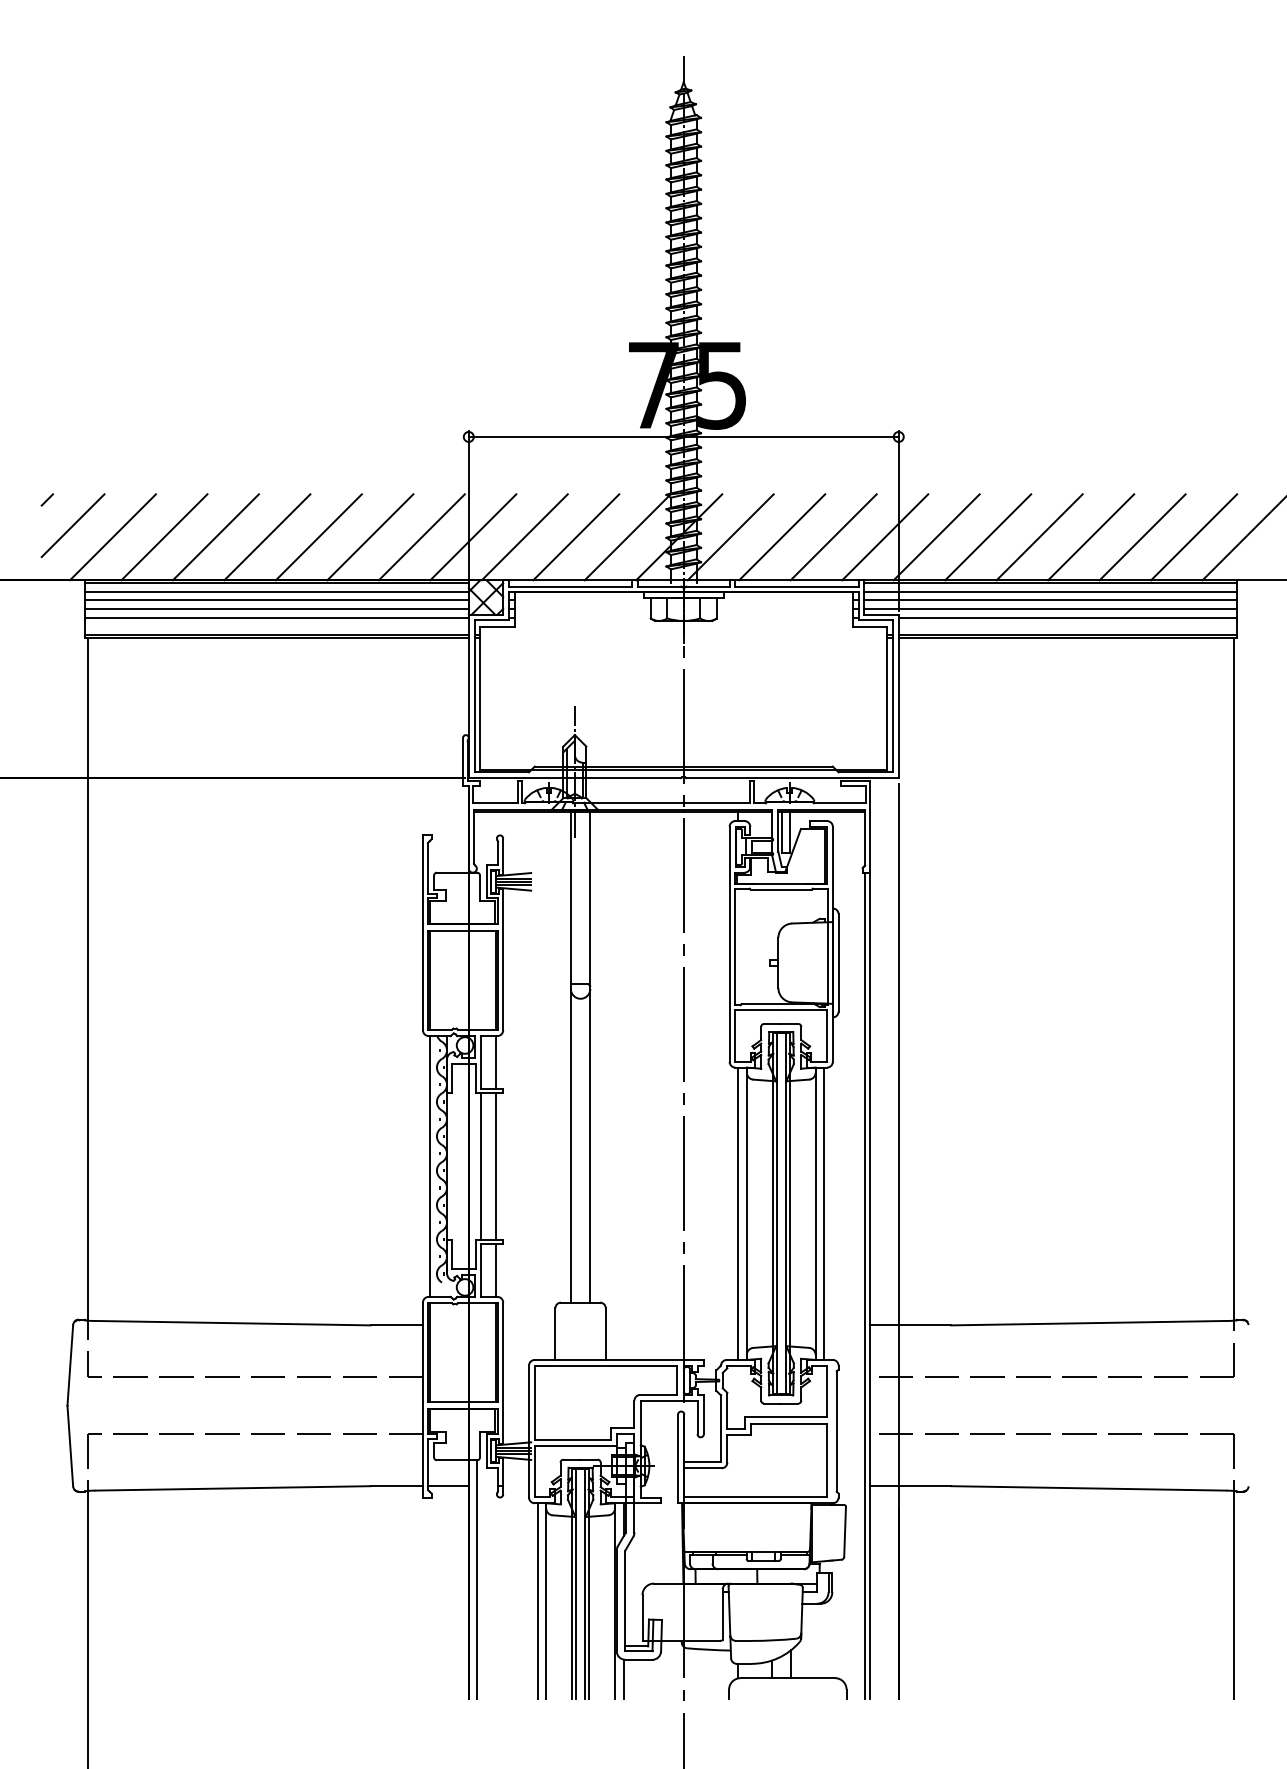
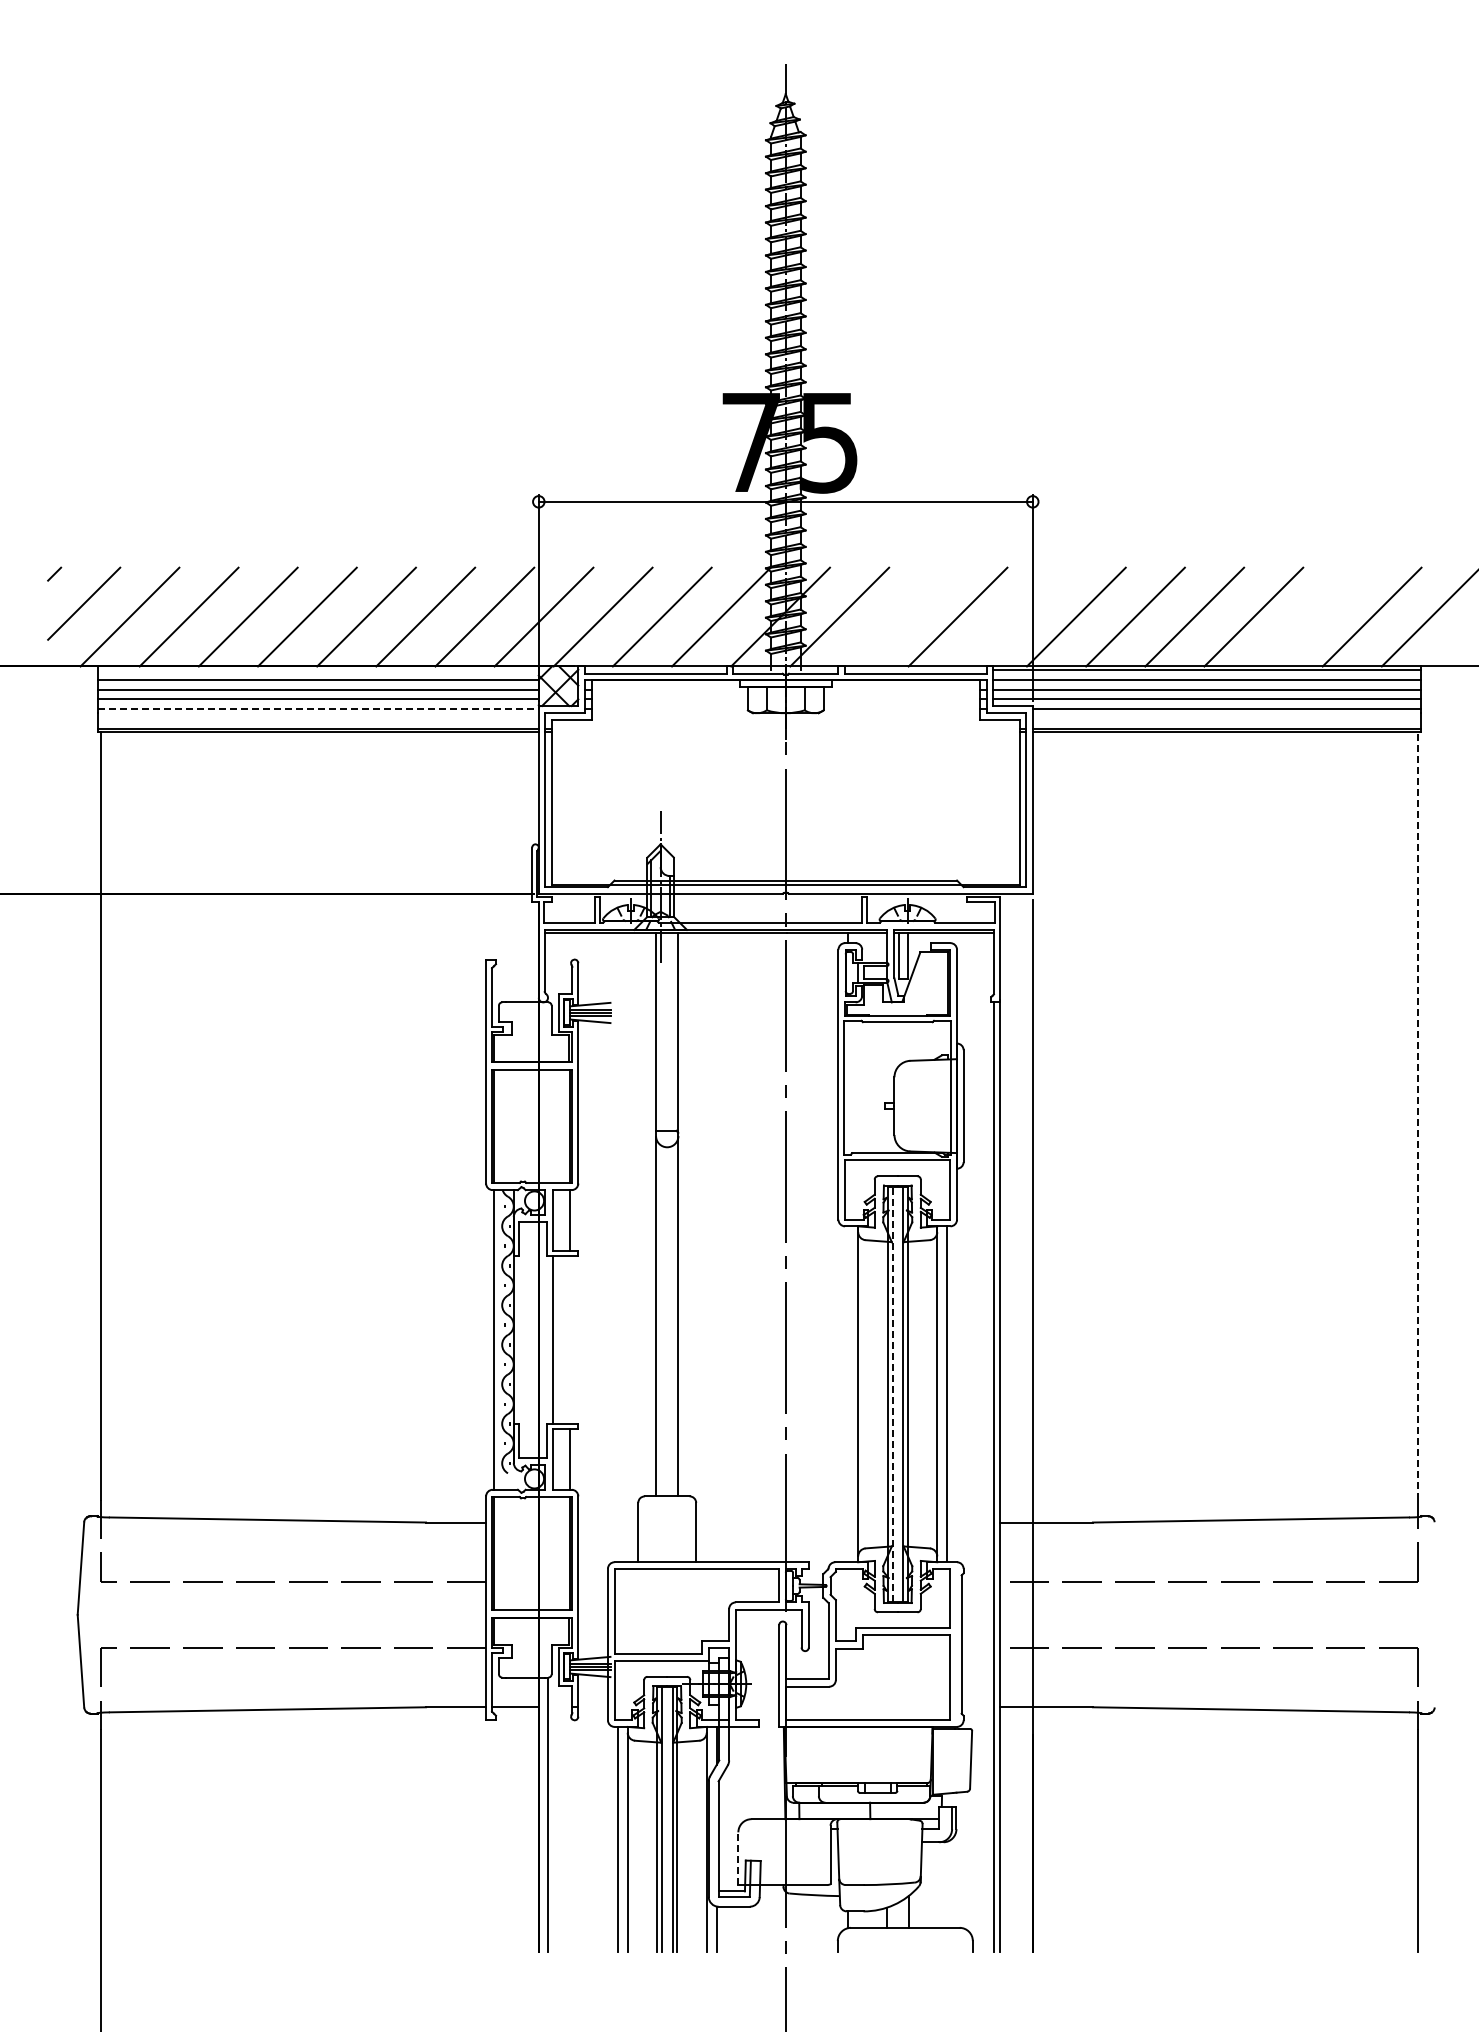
line: (781, 536) -> (898, 616), removed
line: (884, 536) -> (1016, 616), removed
line: (1142, 536) -> (1312, 616), removed
line: (276, 582) -> (317, 669), removed
line: (277, 617) -> (318, 709), solid -> dashed
line: (1234, 971) -> (1418, 1116), solid -> dashed
line: (495, 1166) -> (569, 1339), removed
line: (738, 1213) -> (848, 1394), removed
line: (776, 1213) -> (892, 1393), solid -> dashed
line: (642, 1617) -> (738, 1858), solid -> dashed

